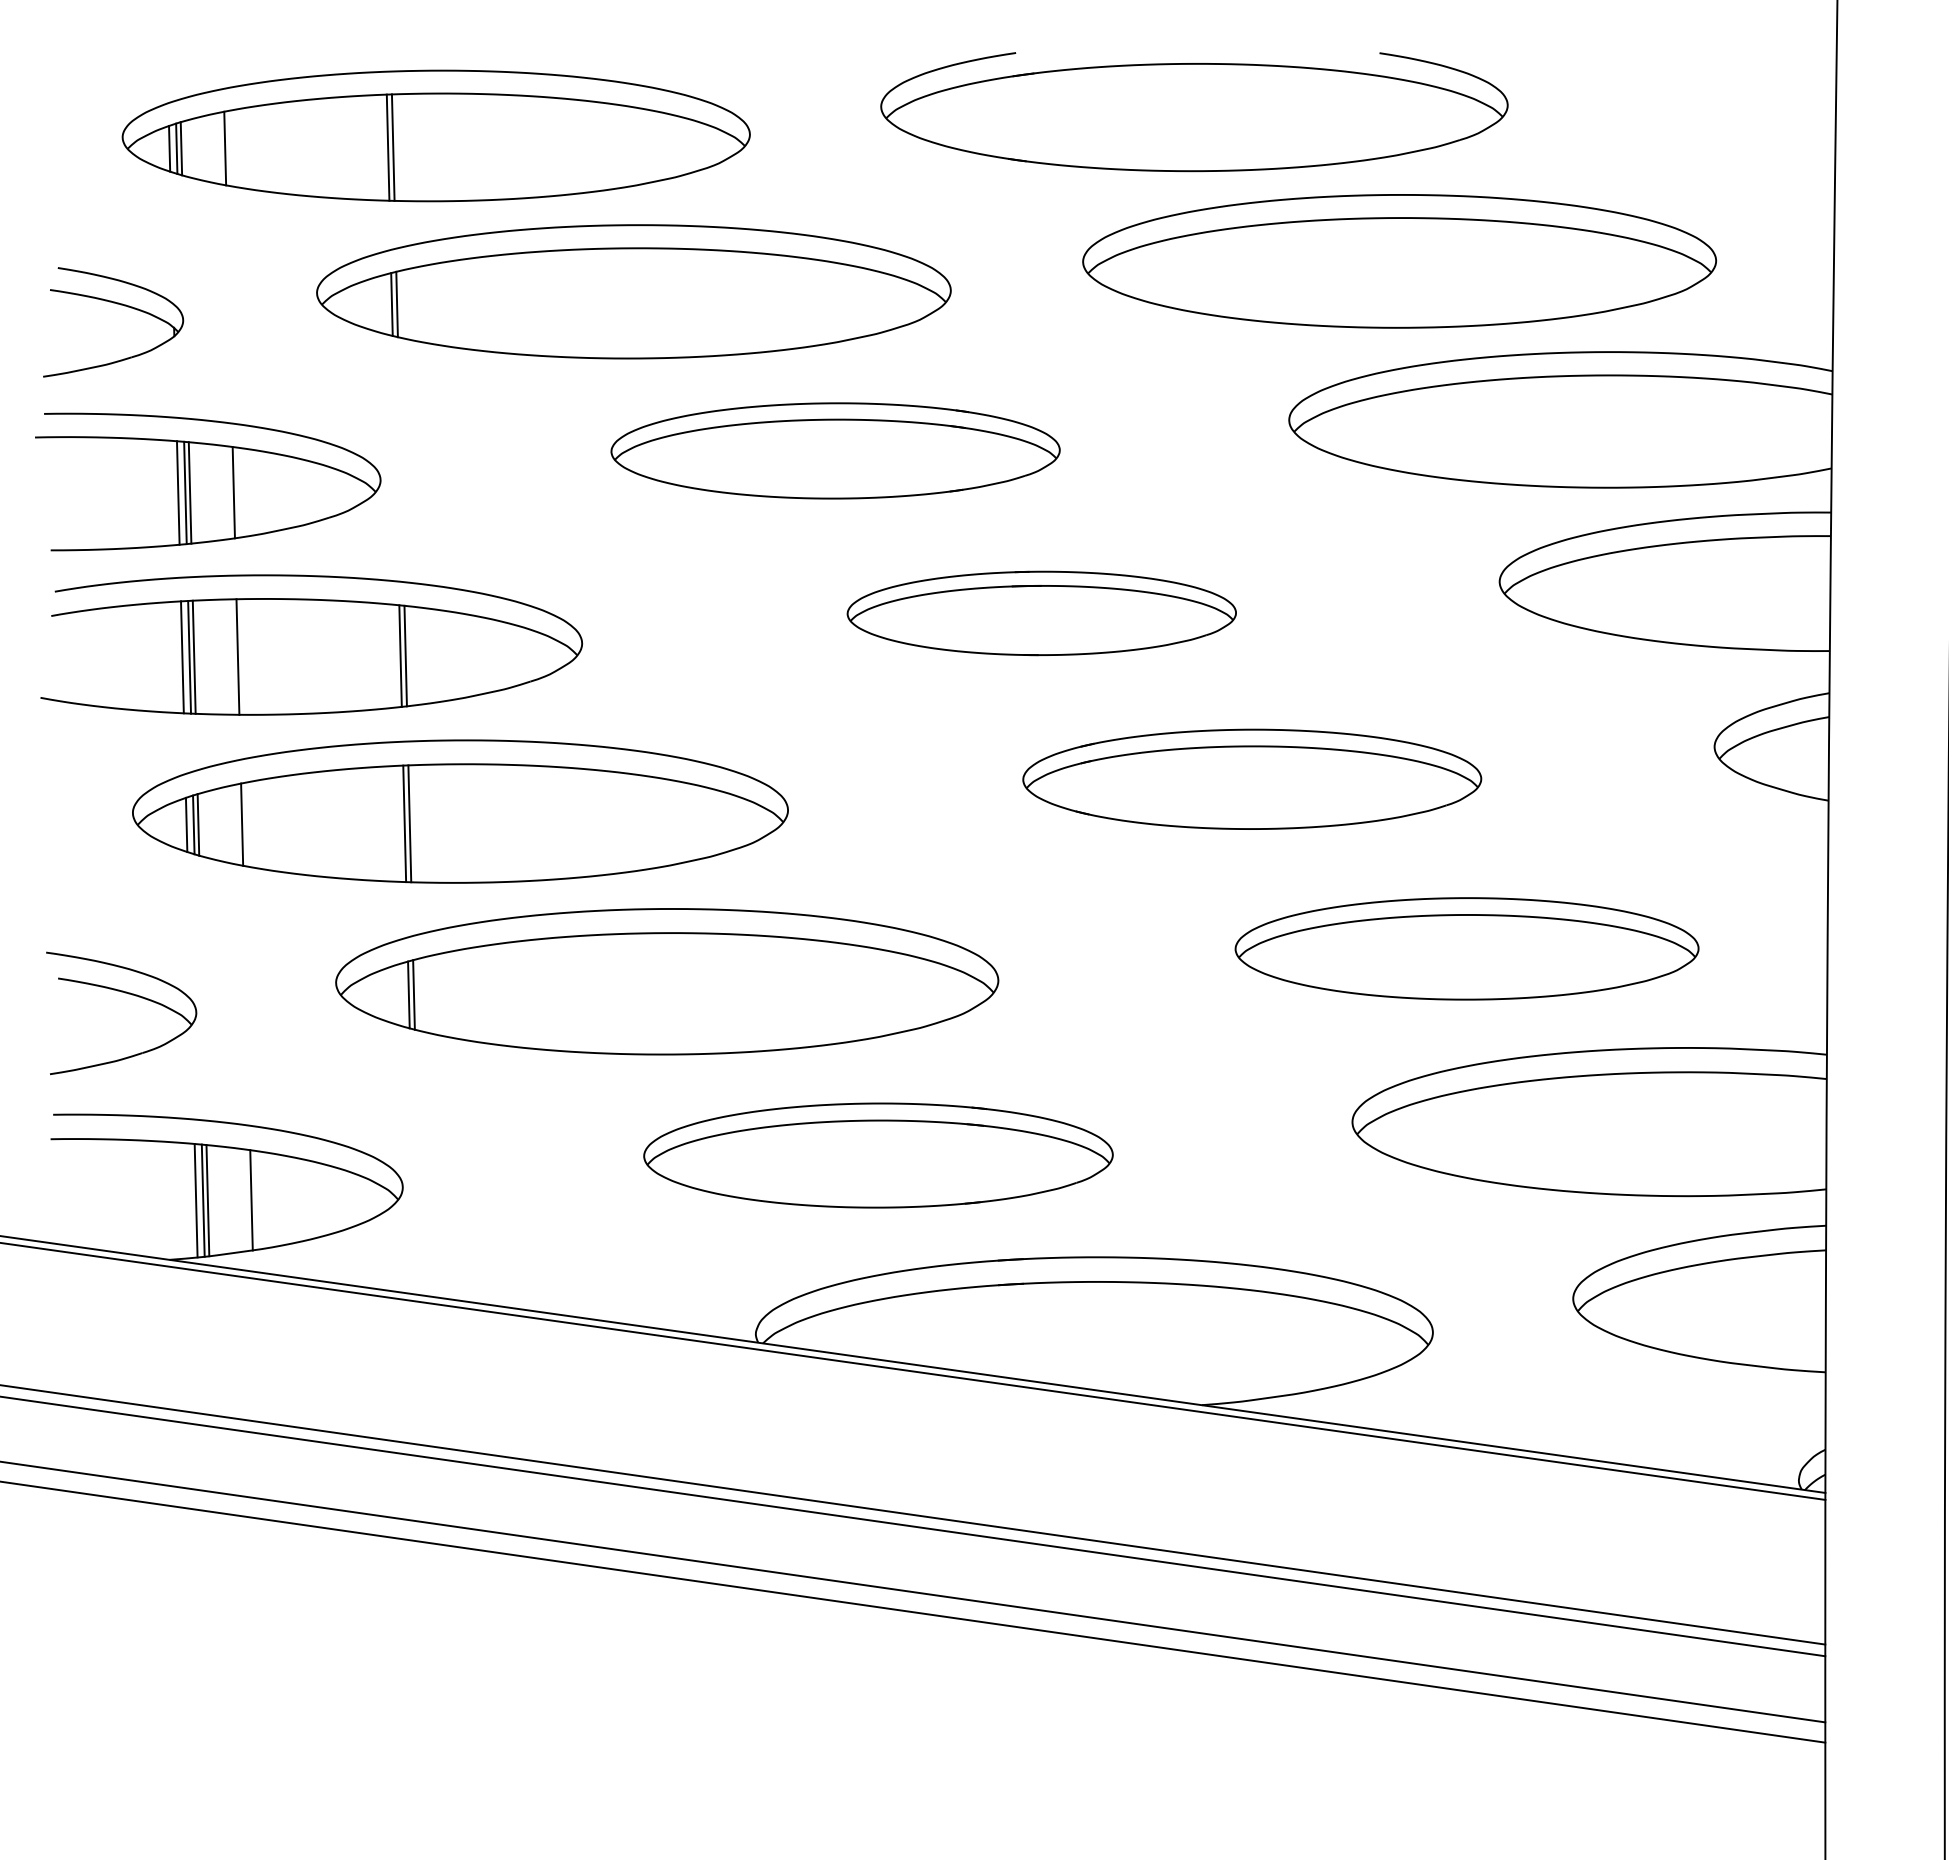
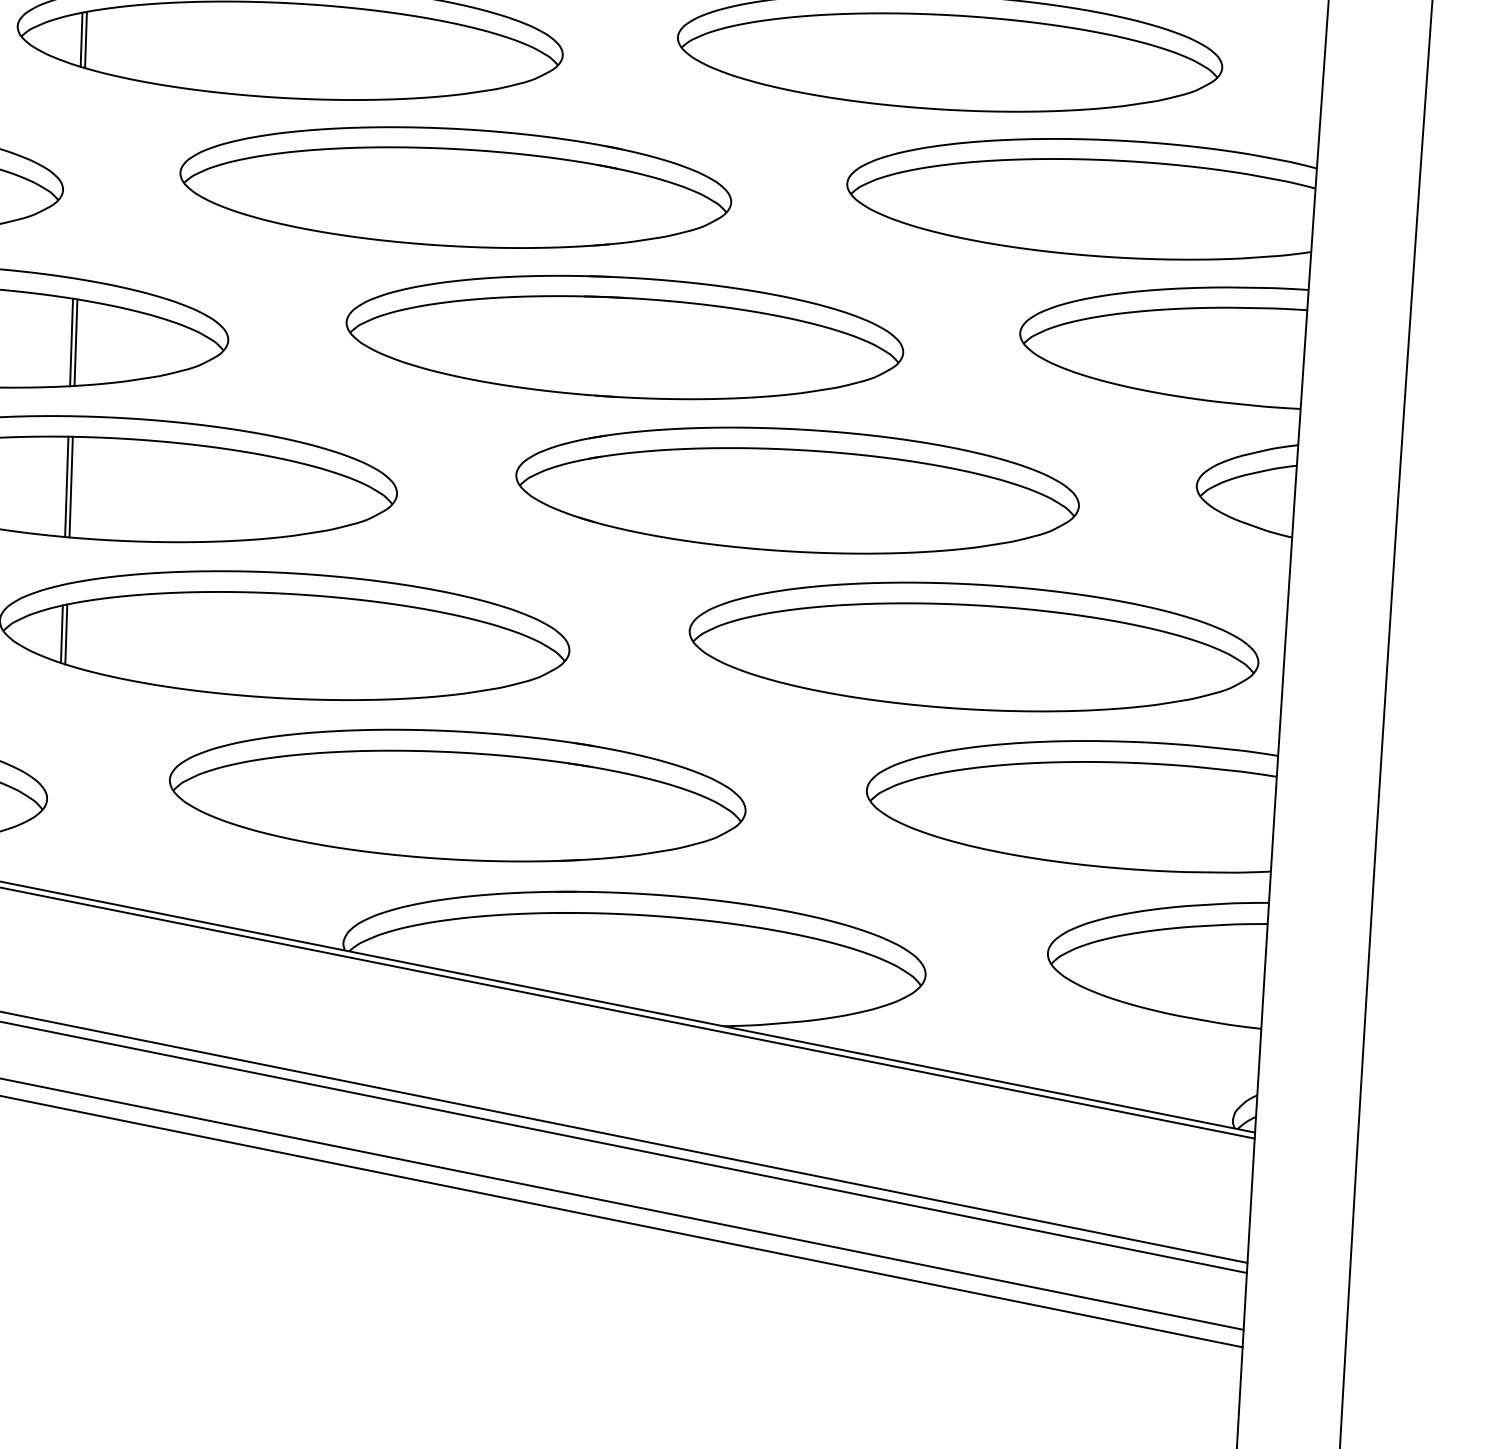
part: (835, 450) -> (455, 187), size x1.43
part: (1041, 613) -> (624, 337), size x1.67
part: (1252, 779) -> (797, 490), size x1.43
part: (1466, 948) -> (973, 646), size x1.43
part: (878, 1155) -> (457, 795), size x1.43

